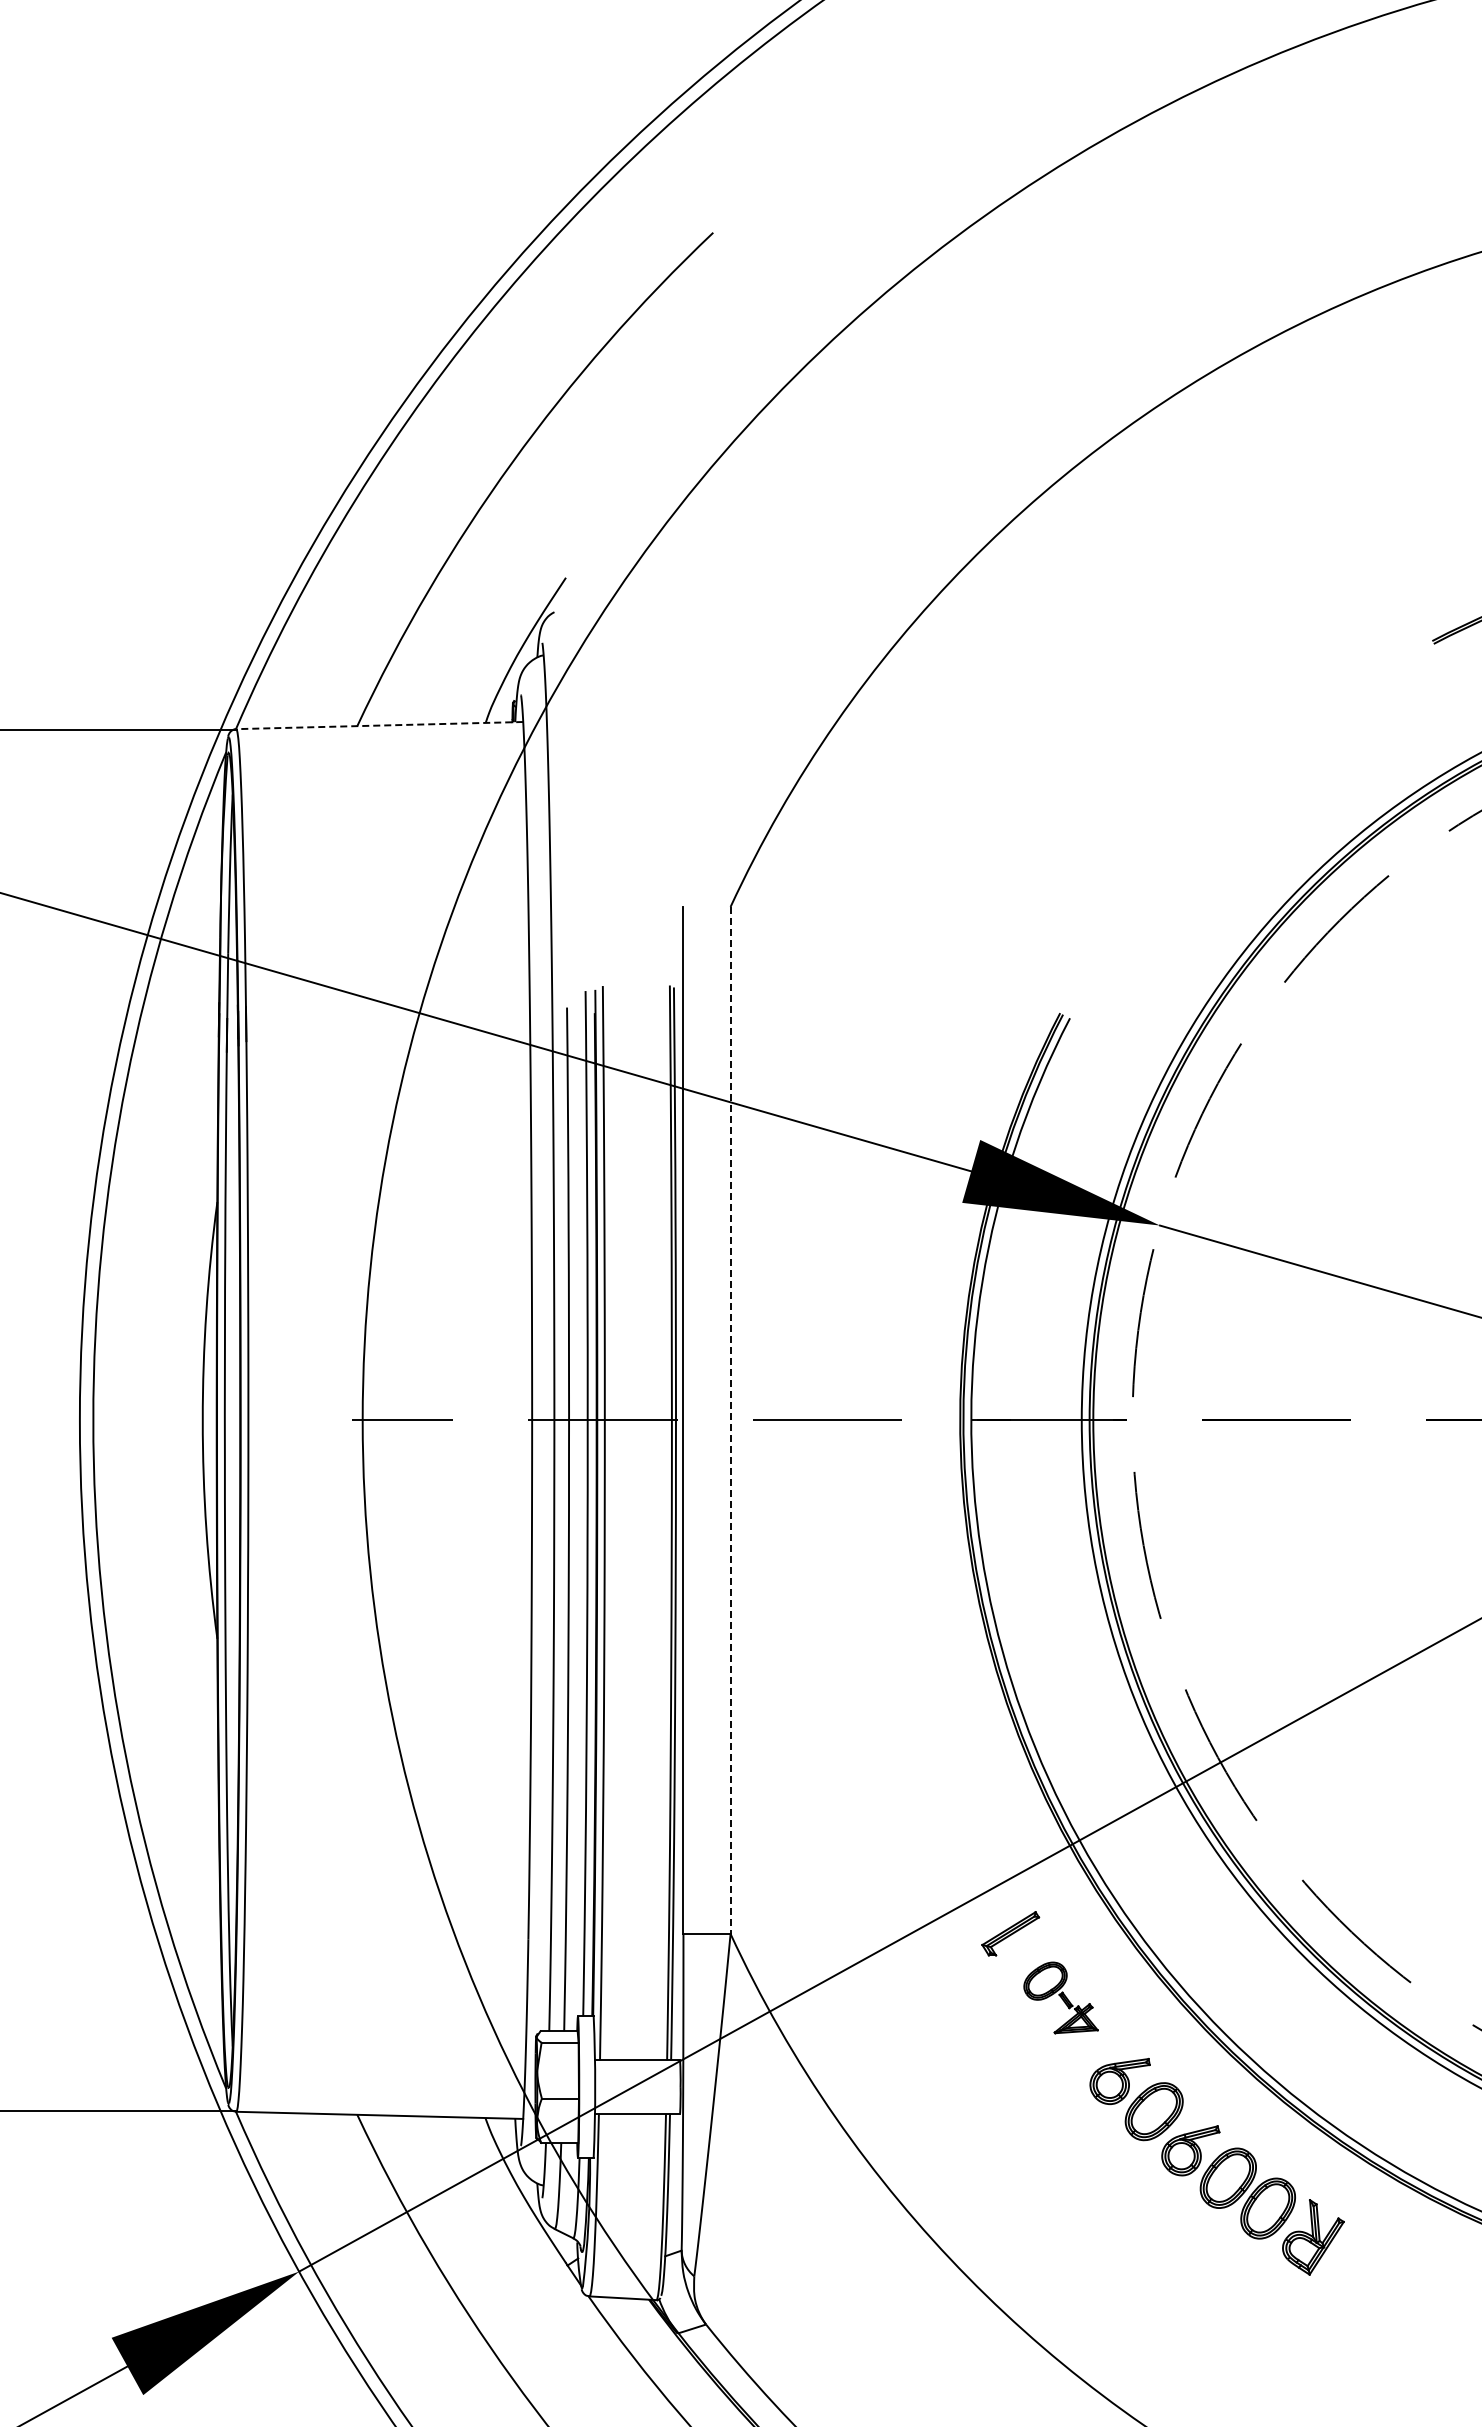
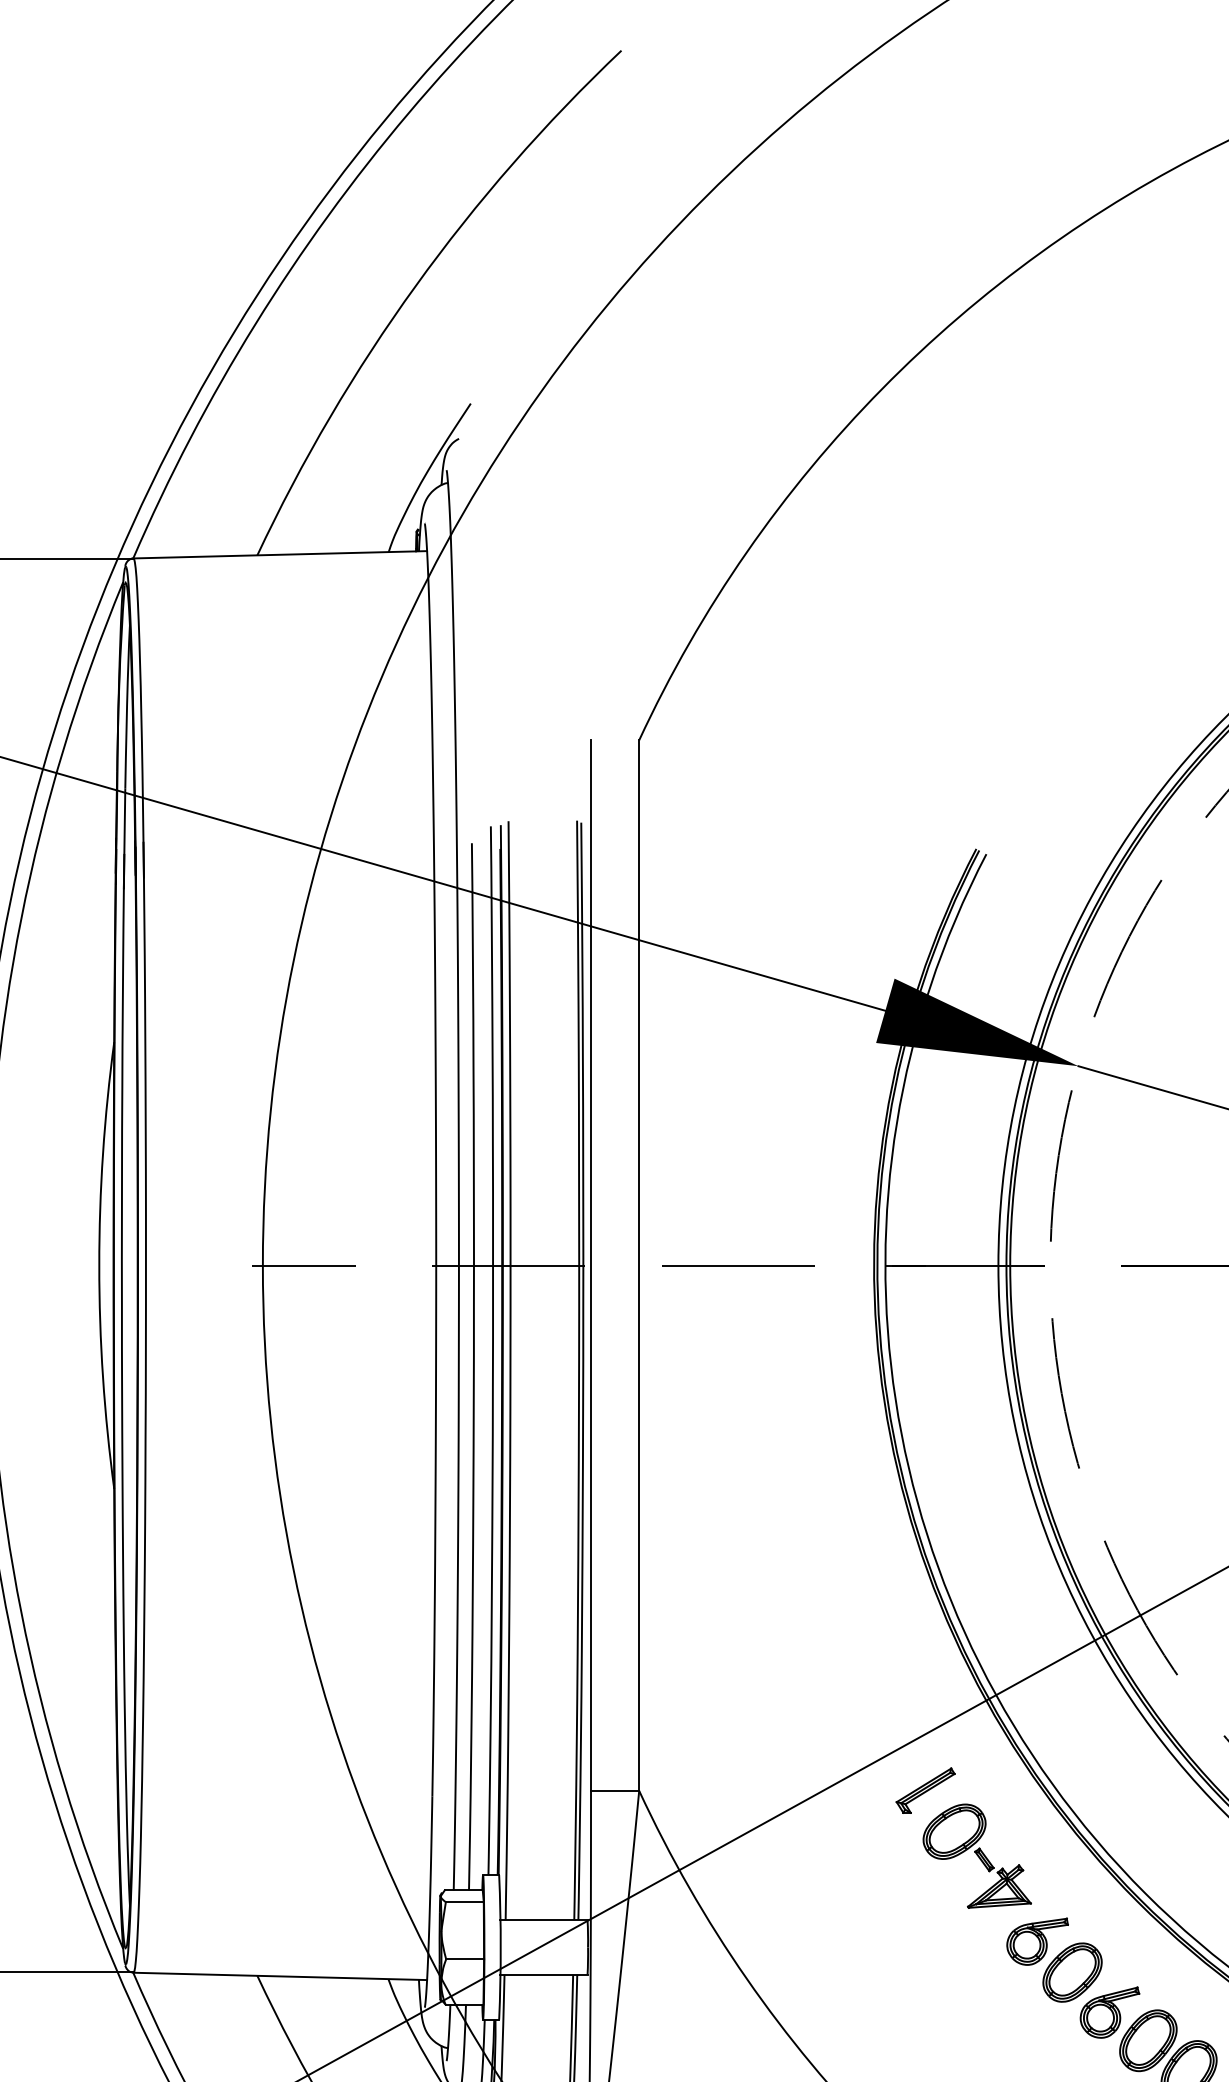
line: (379, 725) -> (280, 554), dashed -> solid
line: (730, 1420) -> (639, 1265), dashed -> solid
part: (1060, 1997) -> (976, 1855), size x1.43

